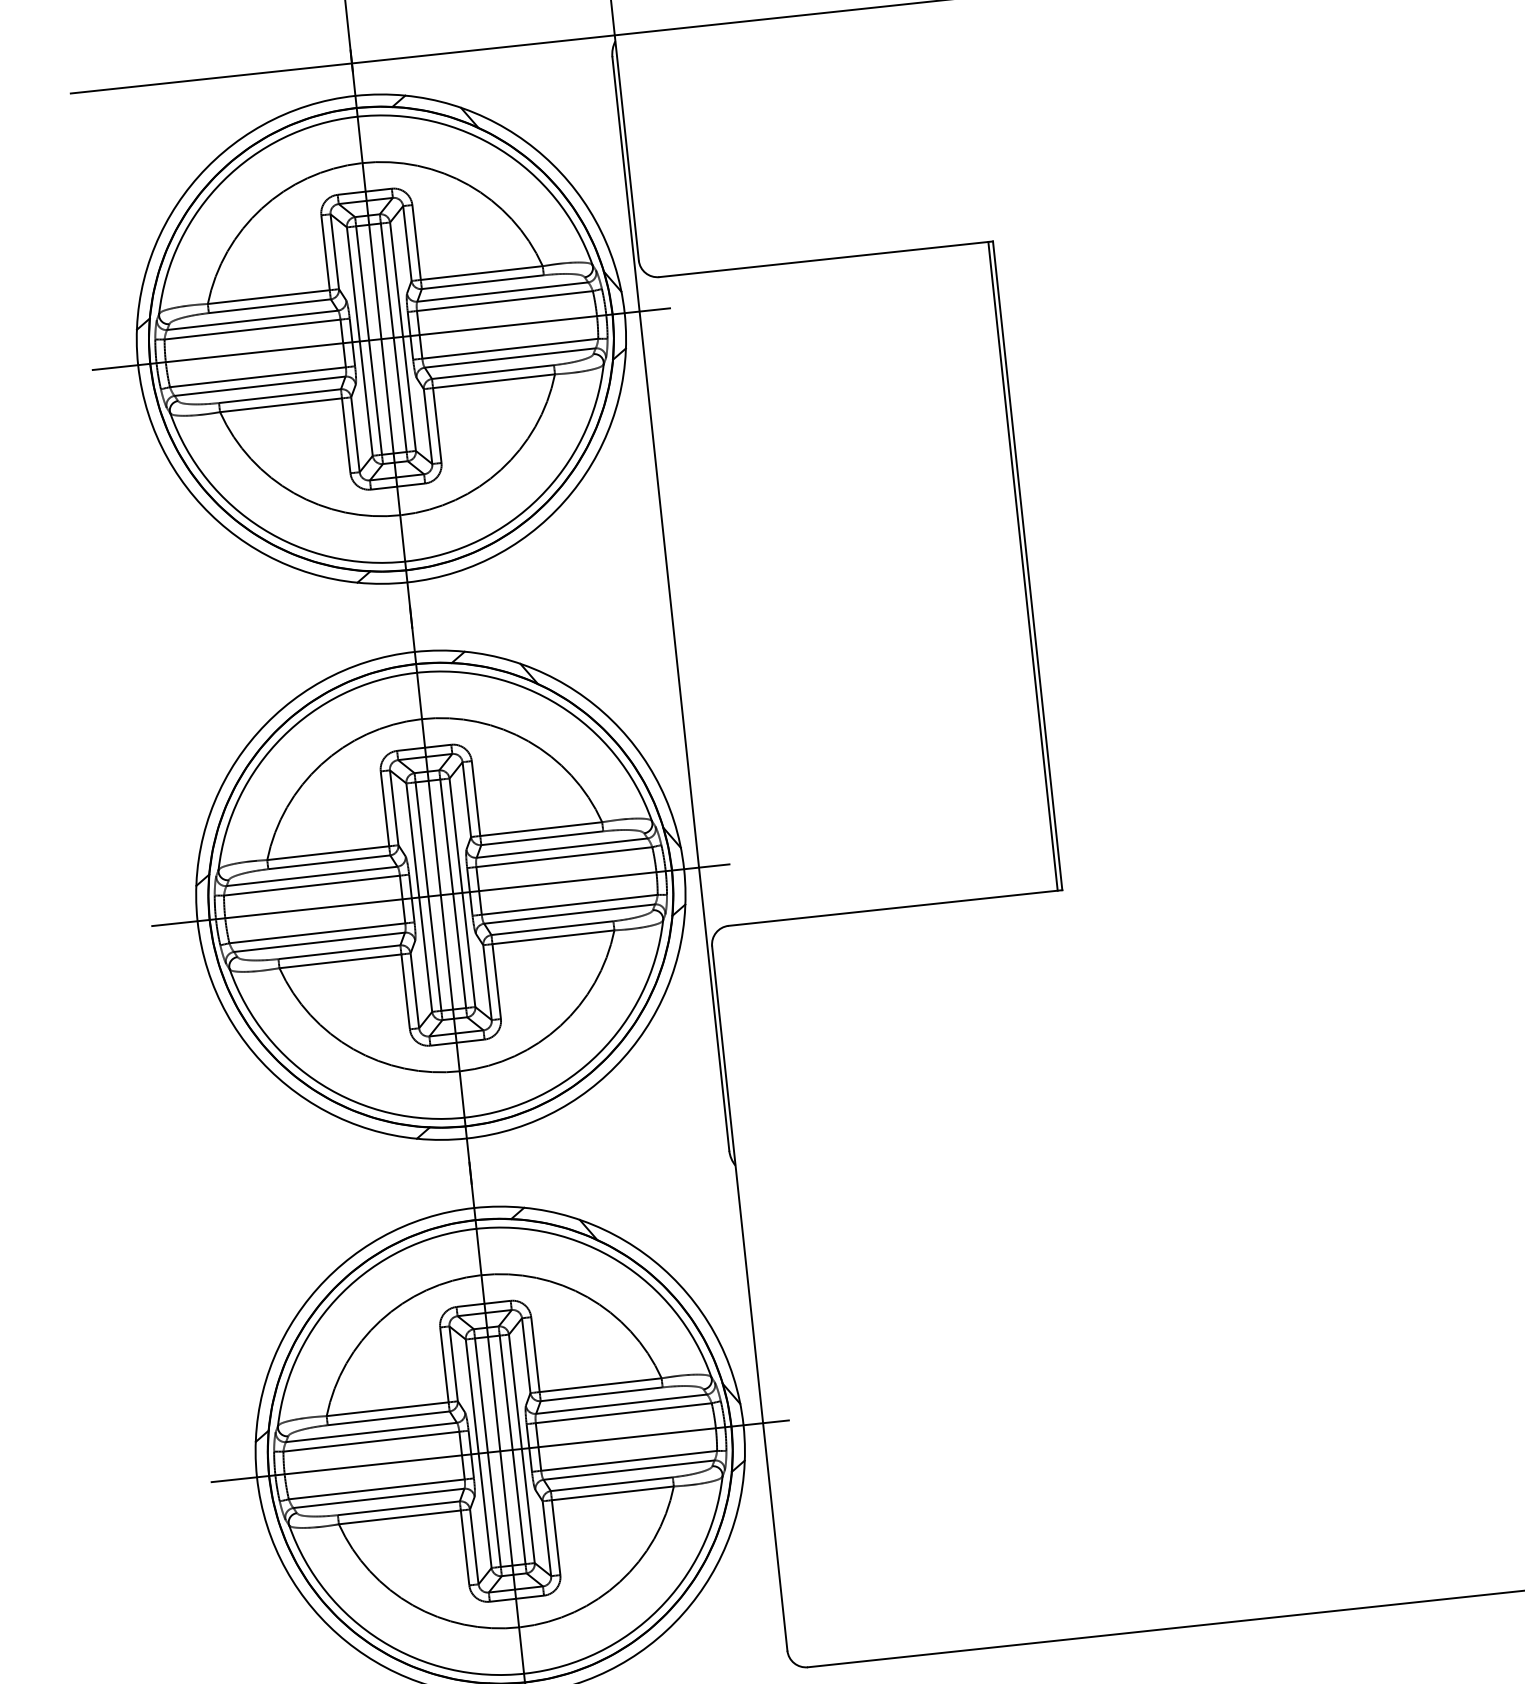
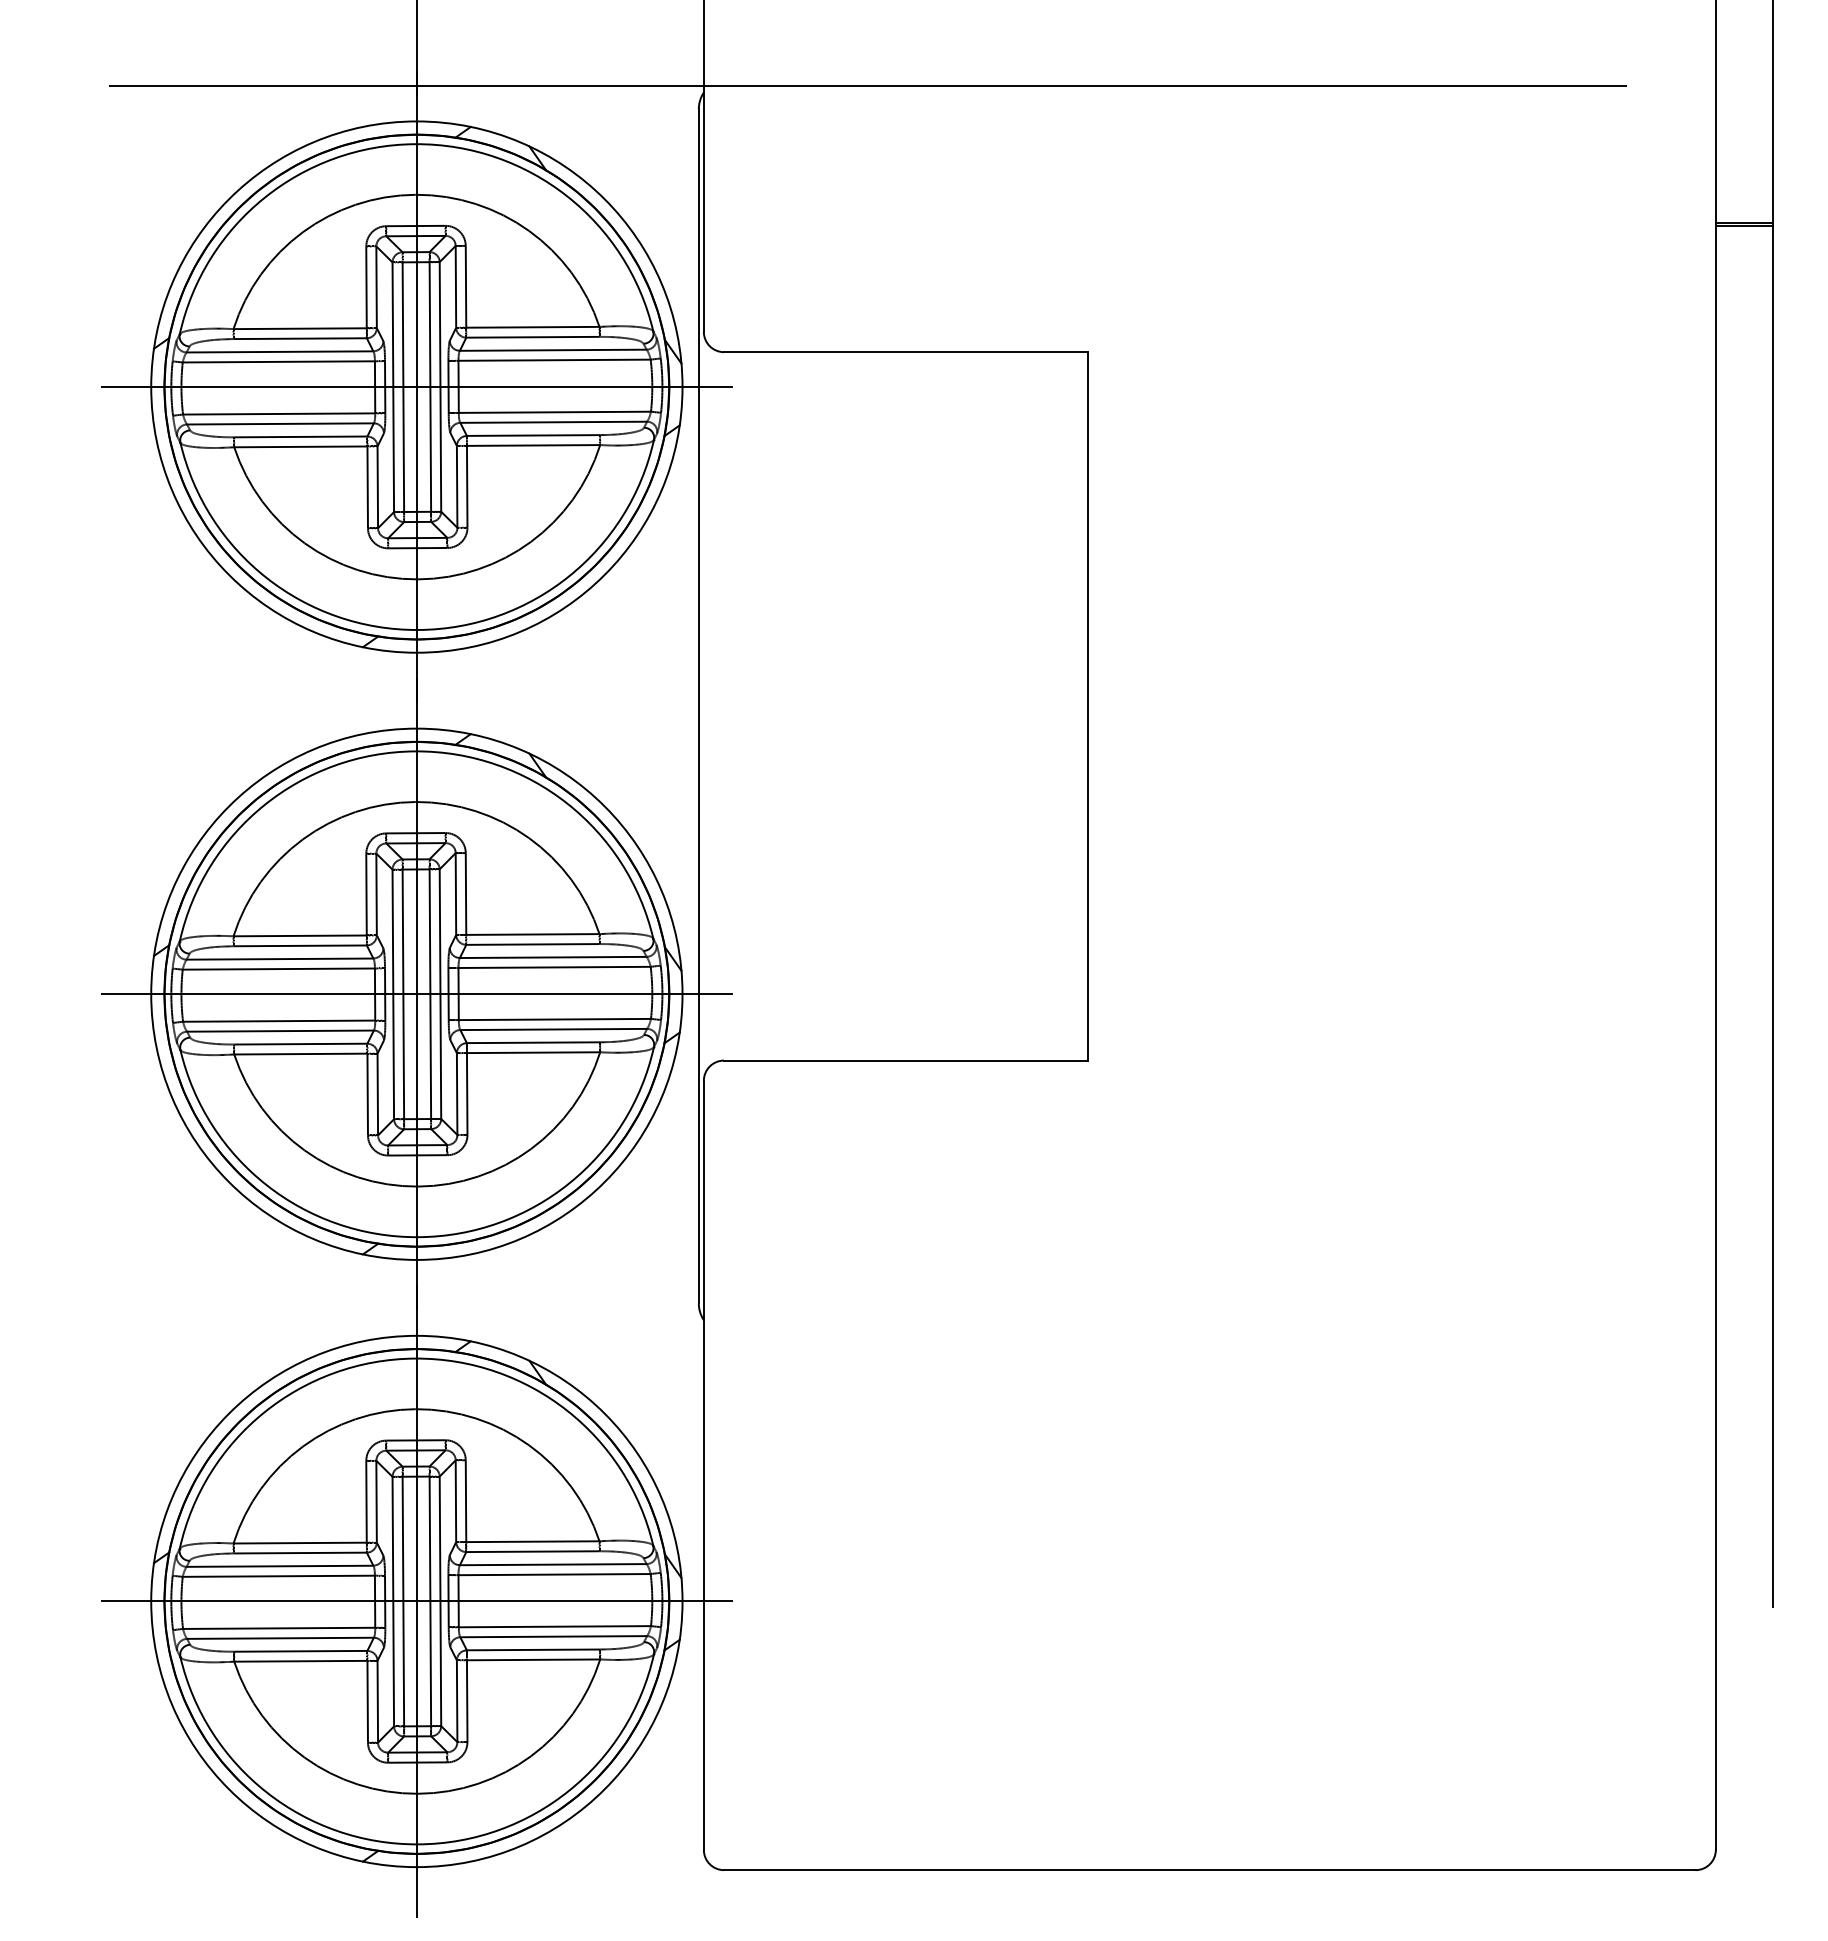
line: (1023, 566) -> (1083, 706), removed

